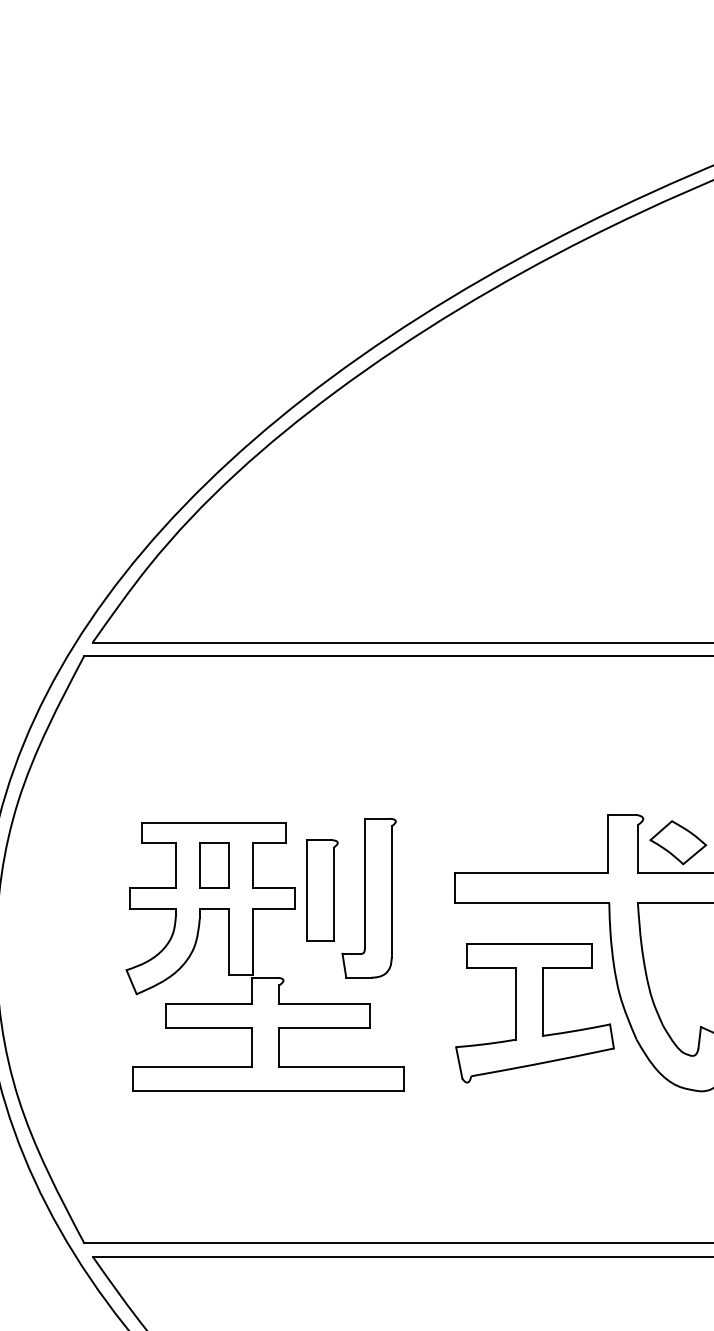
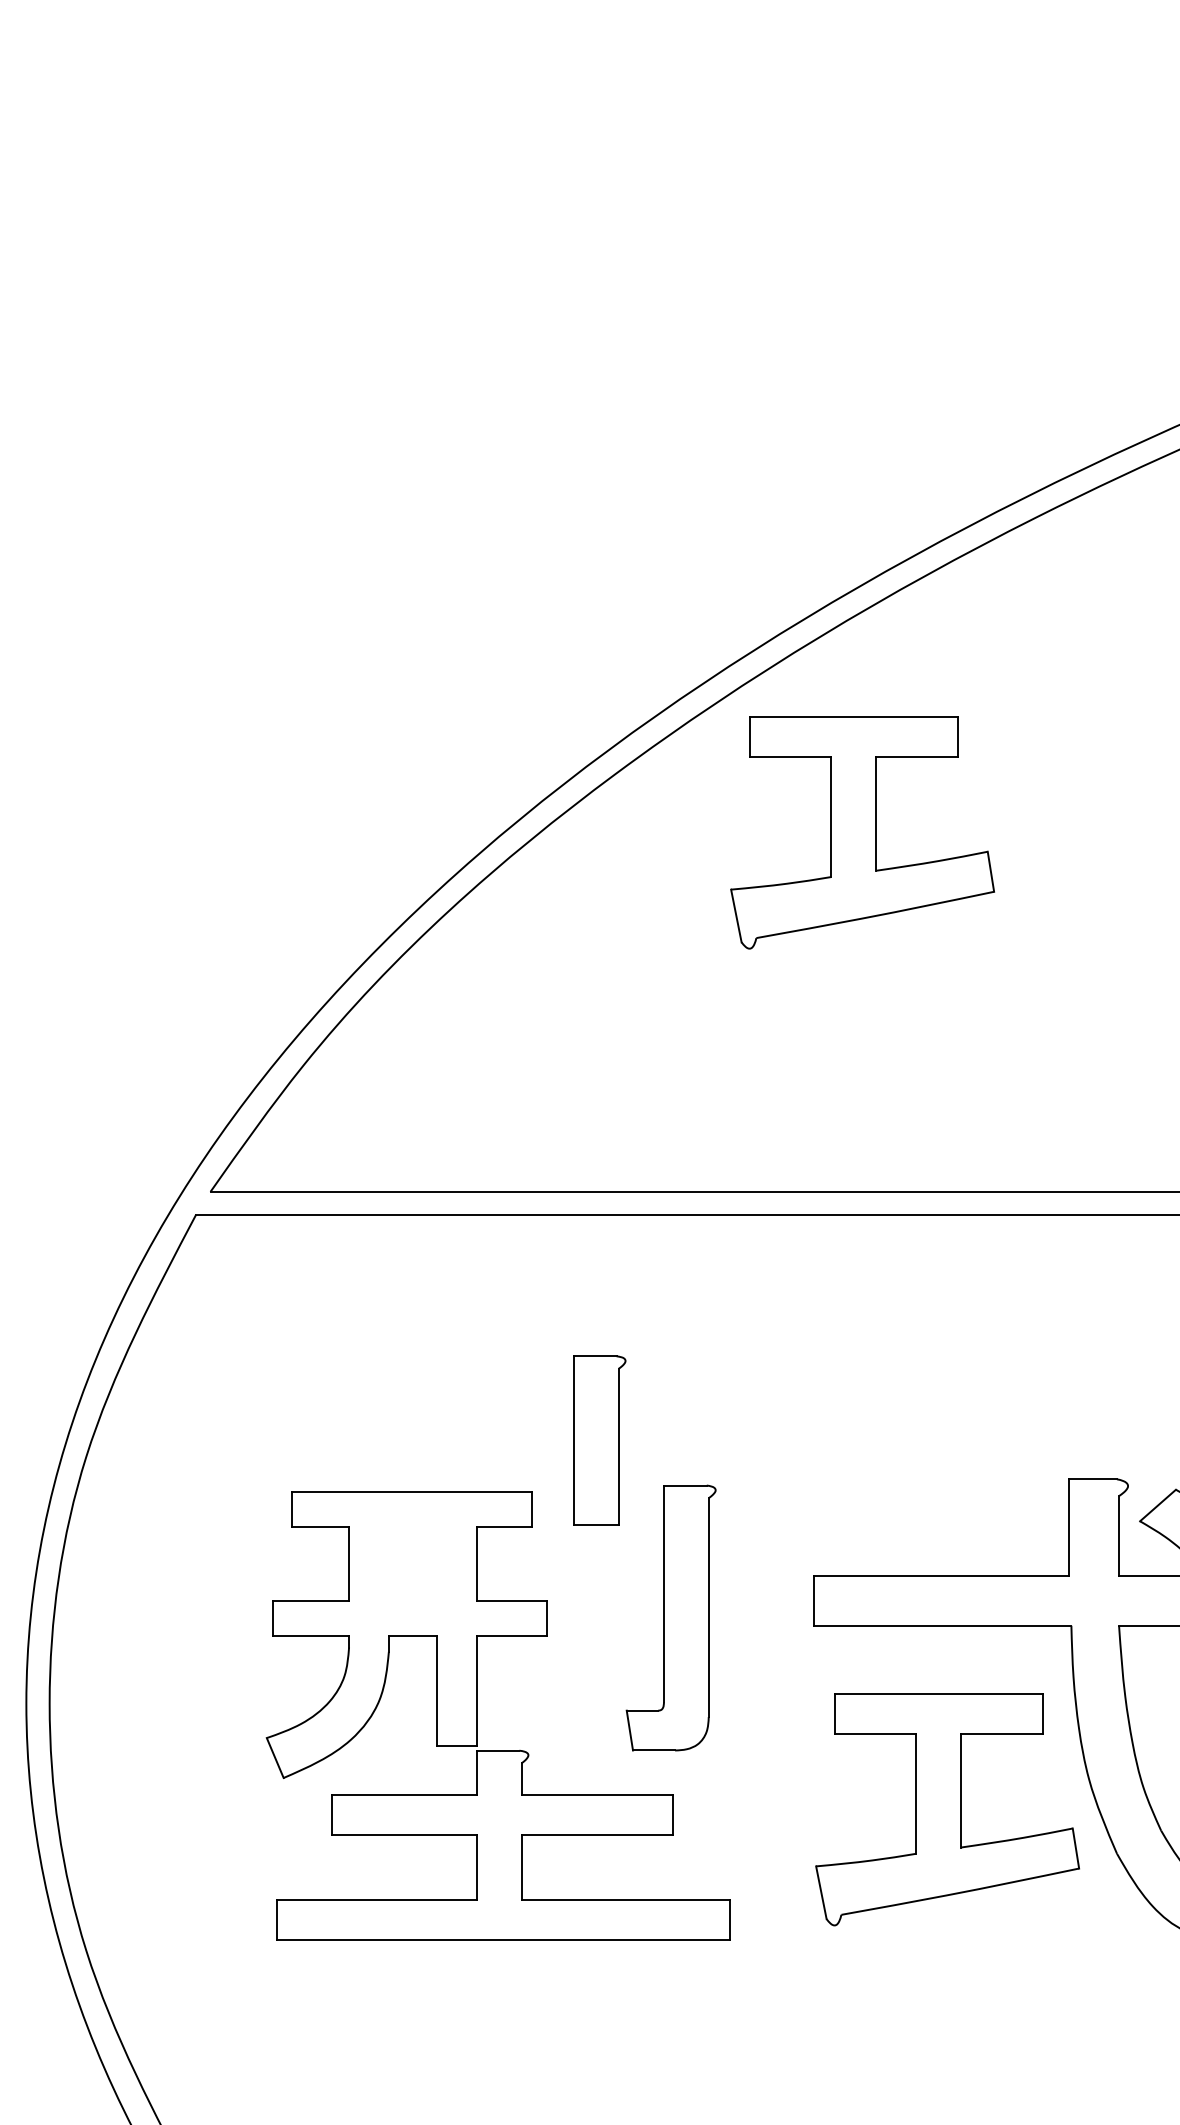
part: (483, 427) -> (861, 833), added
part: (214, 865) -> (413, 1563), removed
part: (322, 890) -> (600, 1440), moved

